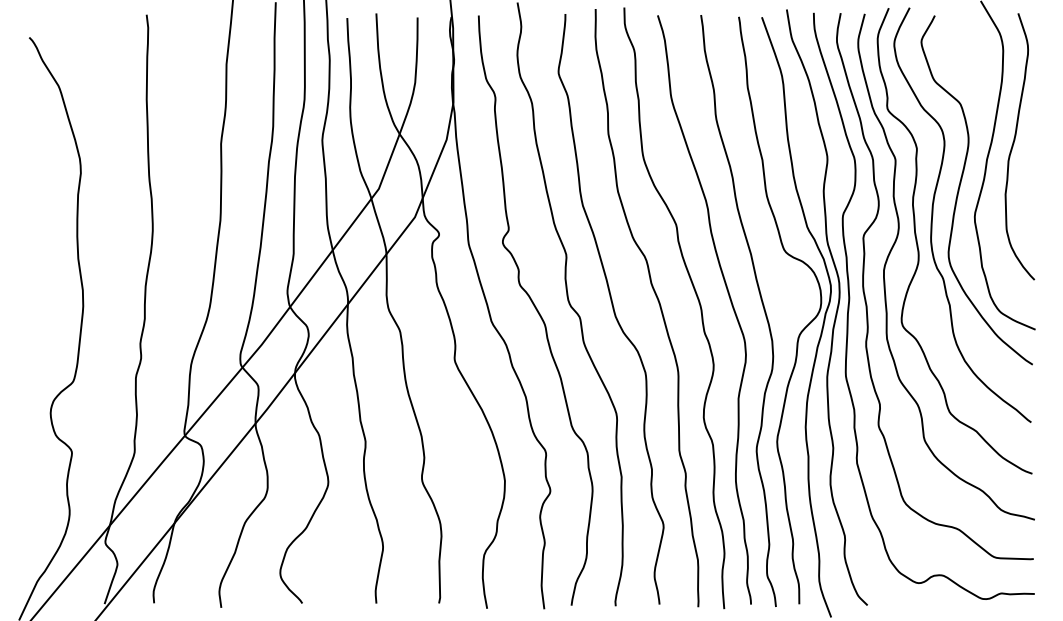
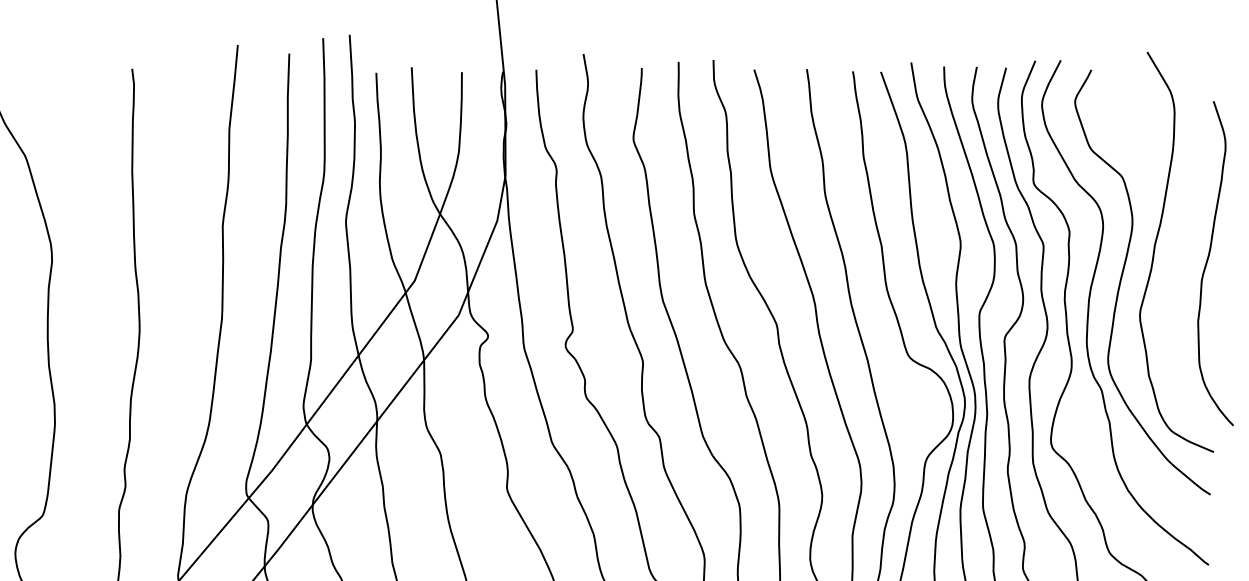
curve: (1014, 143) -> (1209, 259), moved

